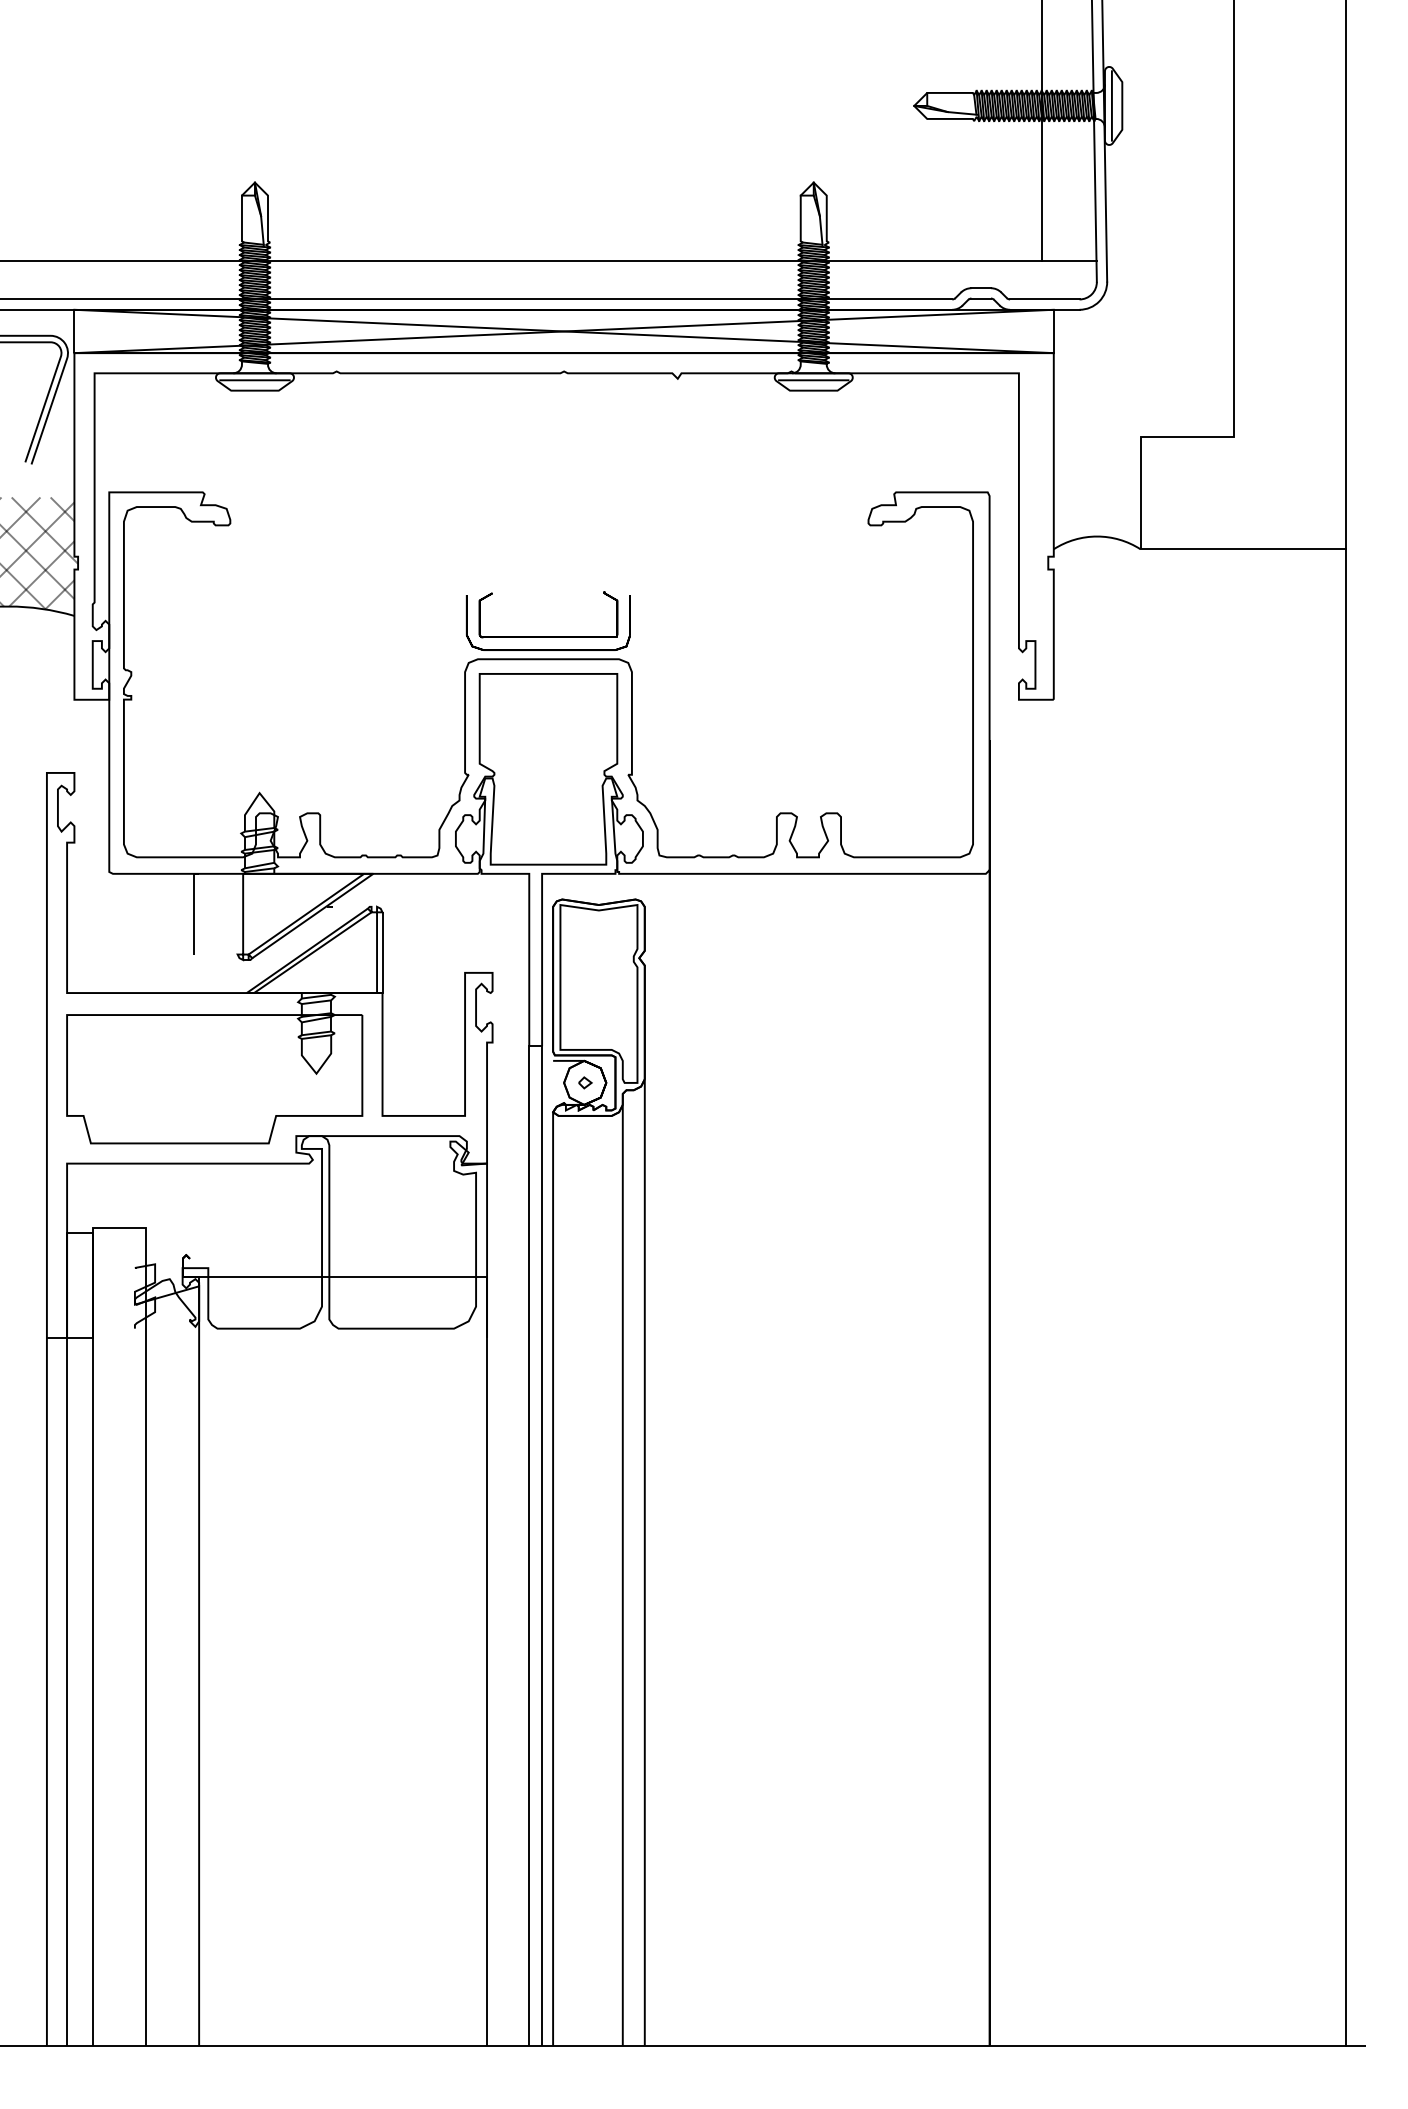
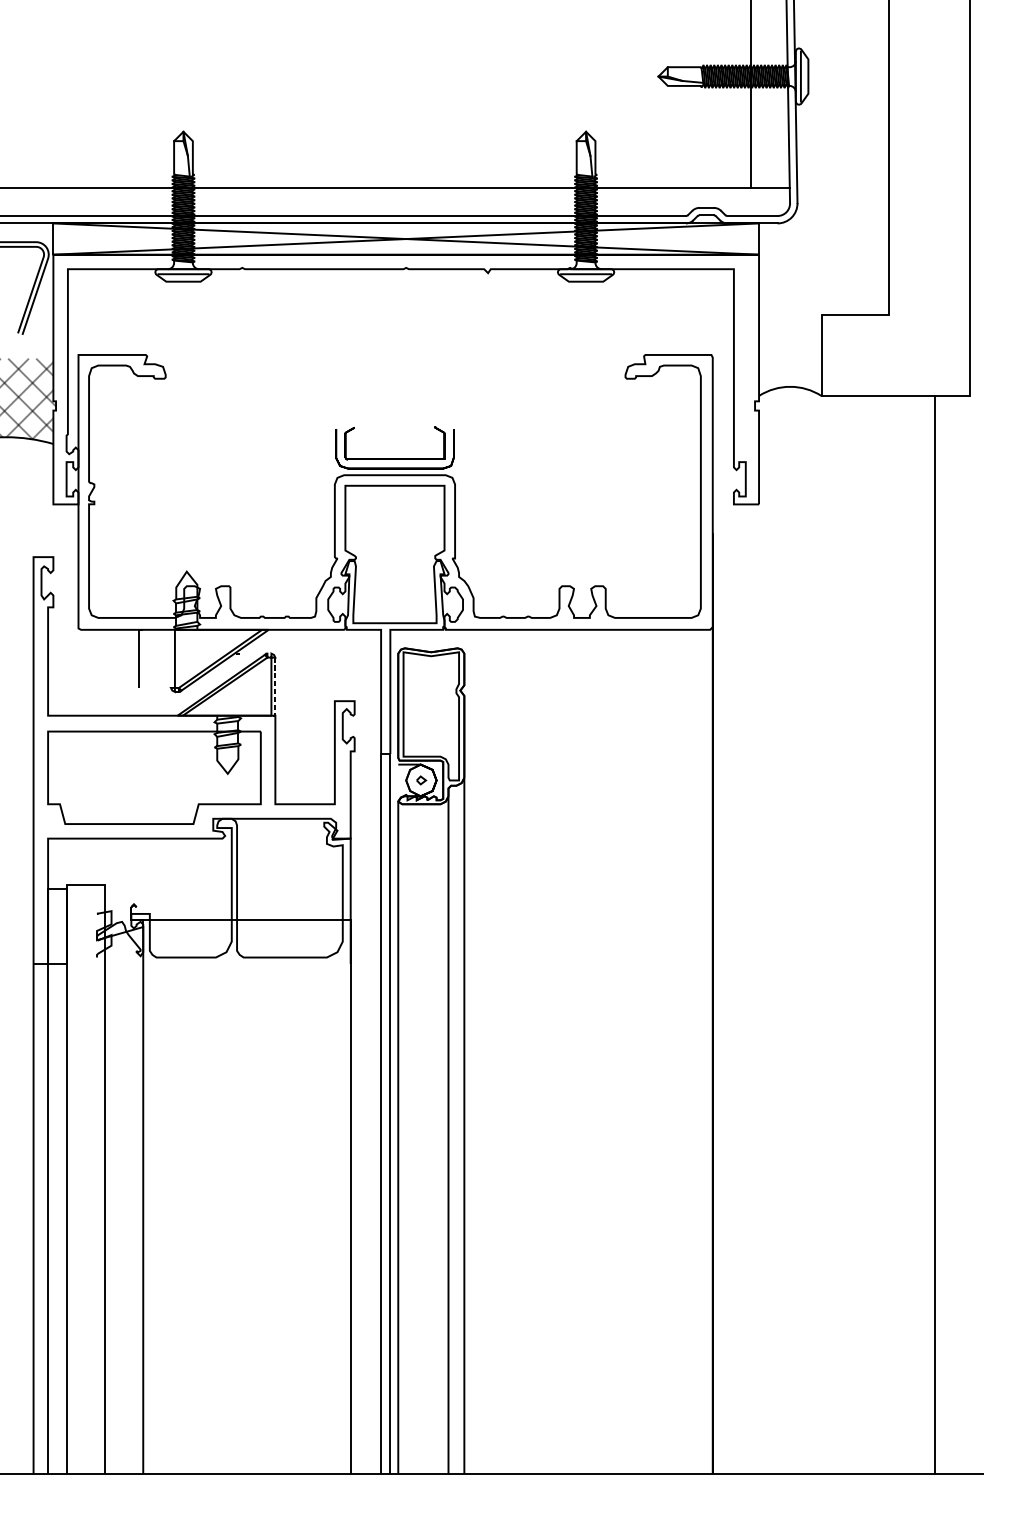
line: (382, 956) -> (275, 689), solid -> dashed
line: (1346, 1297) -> (934, 935), moved

